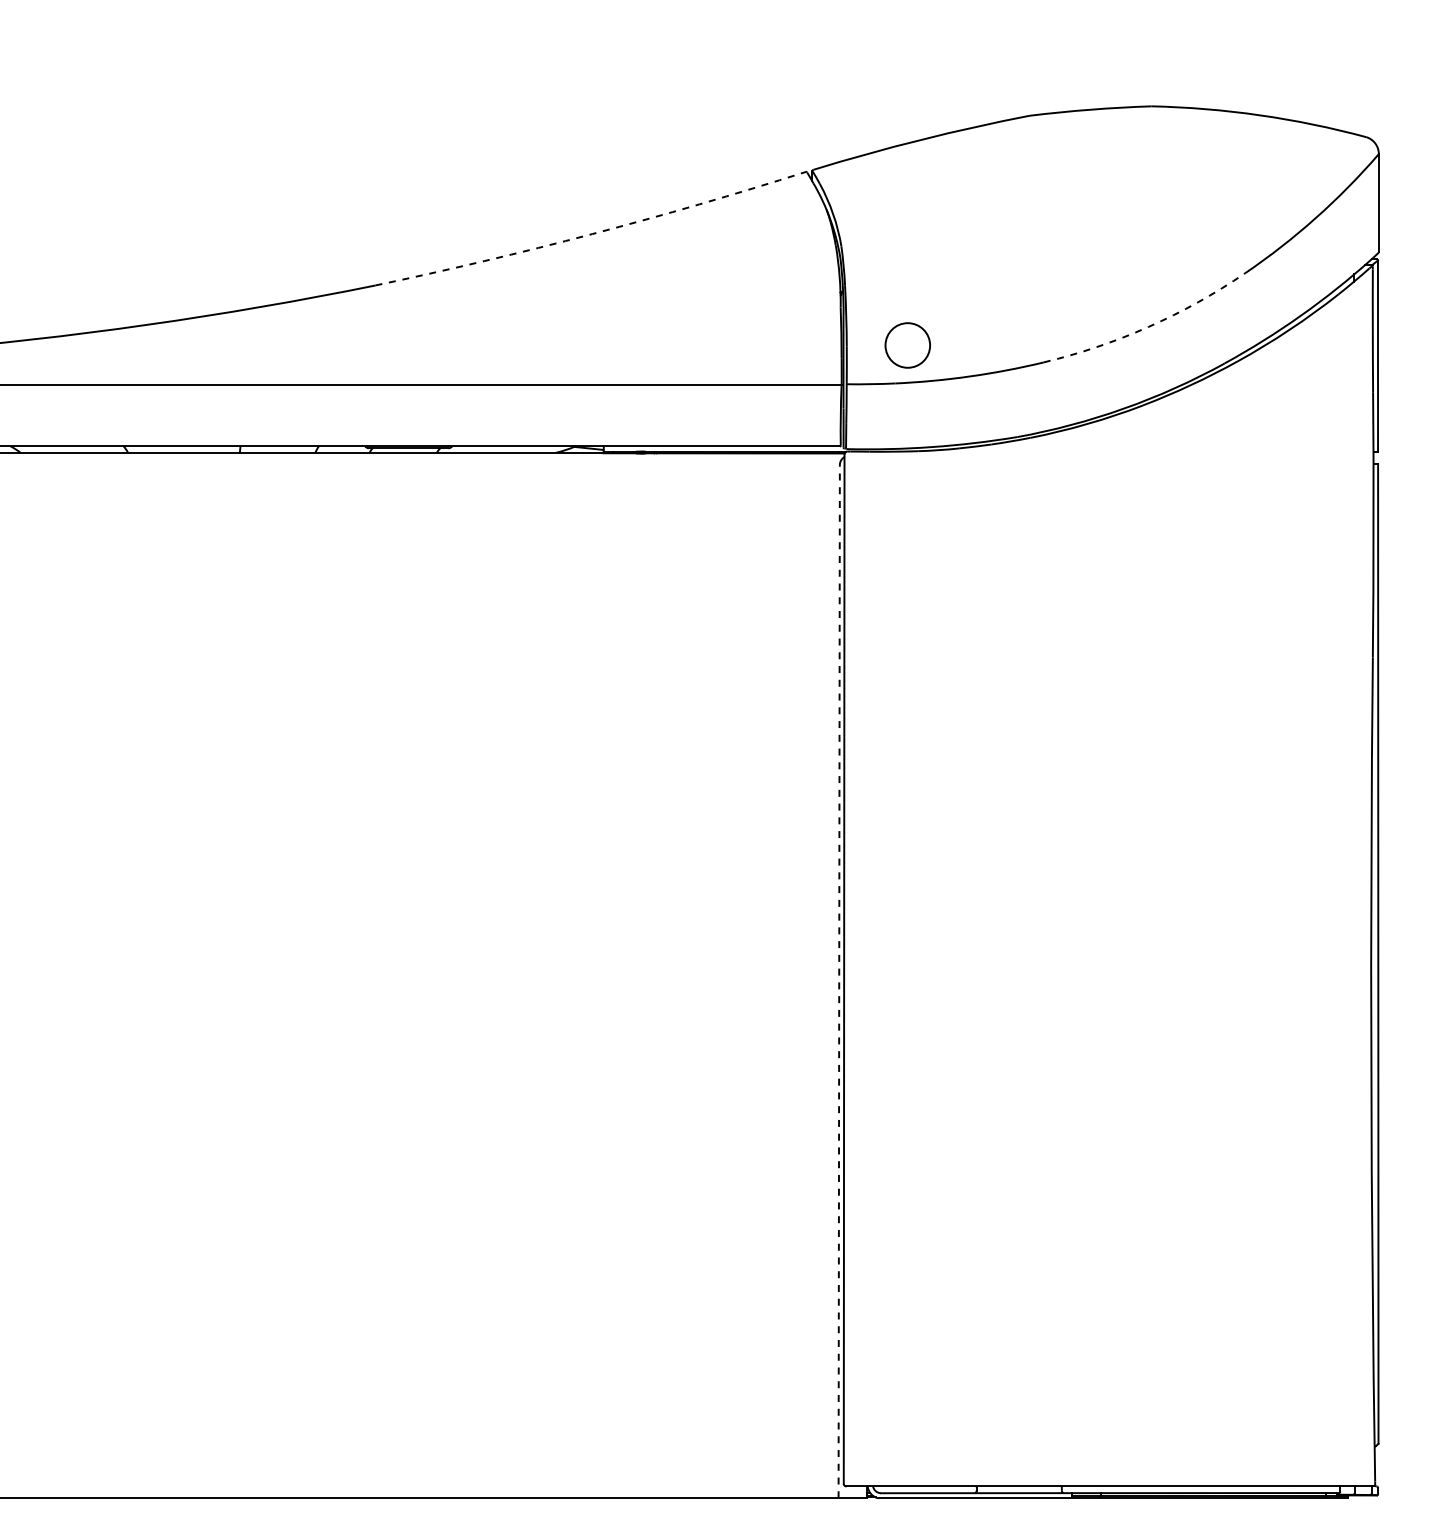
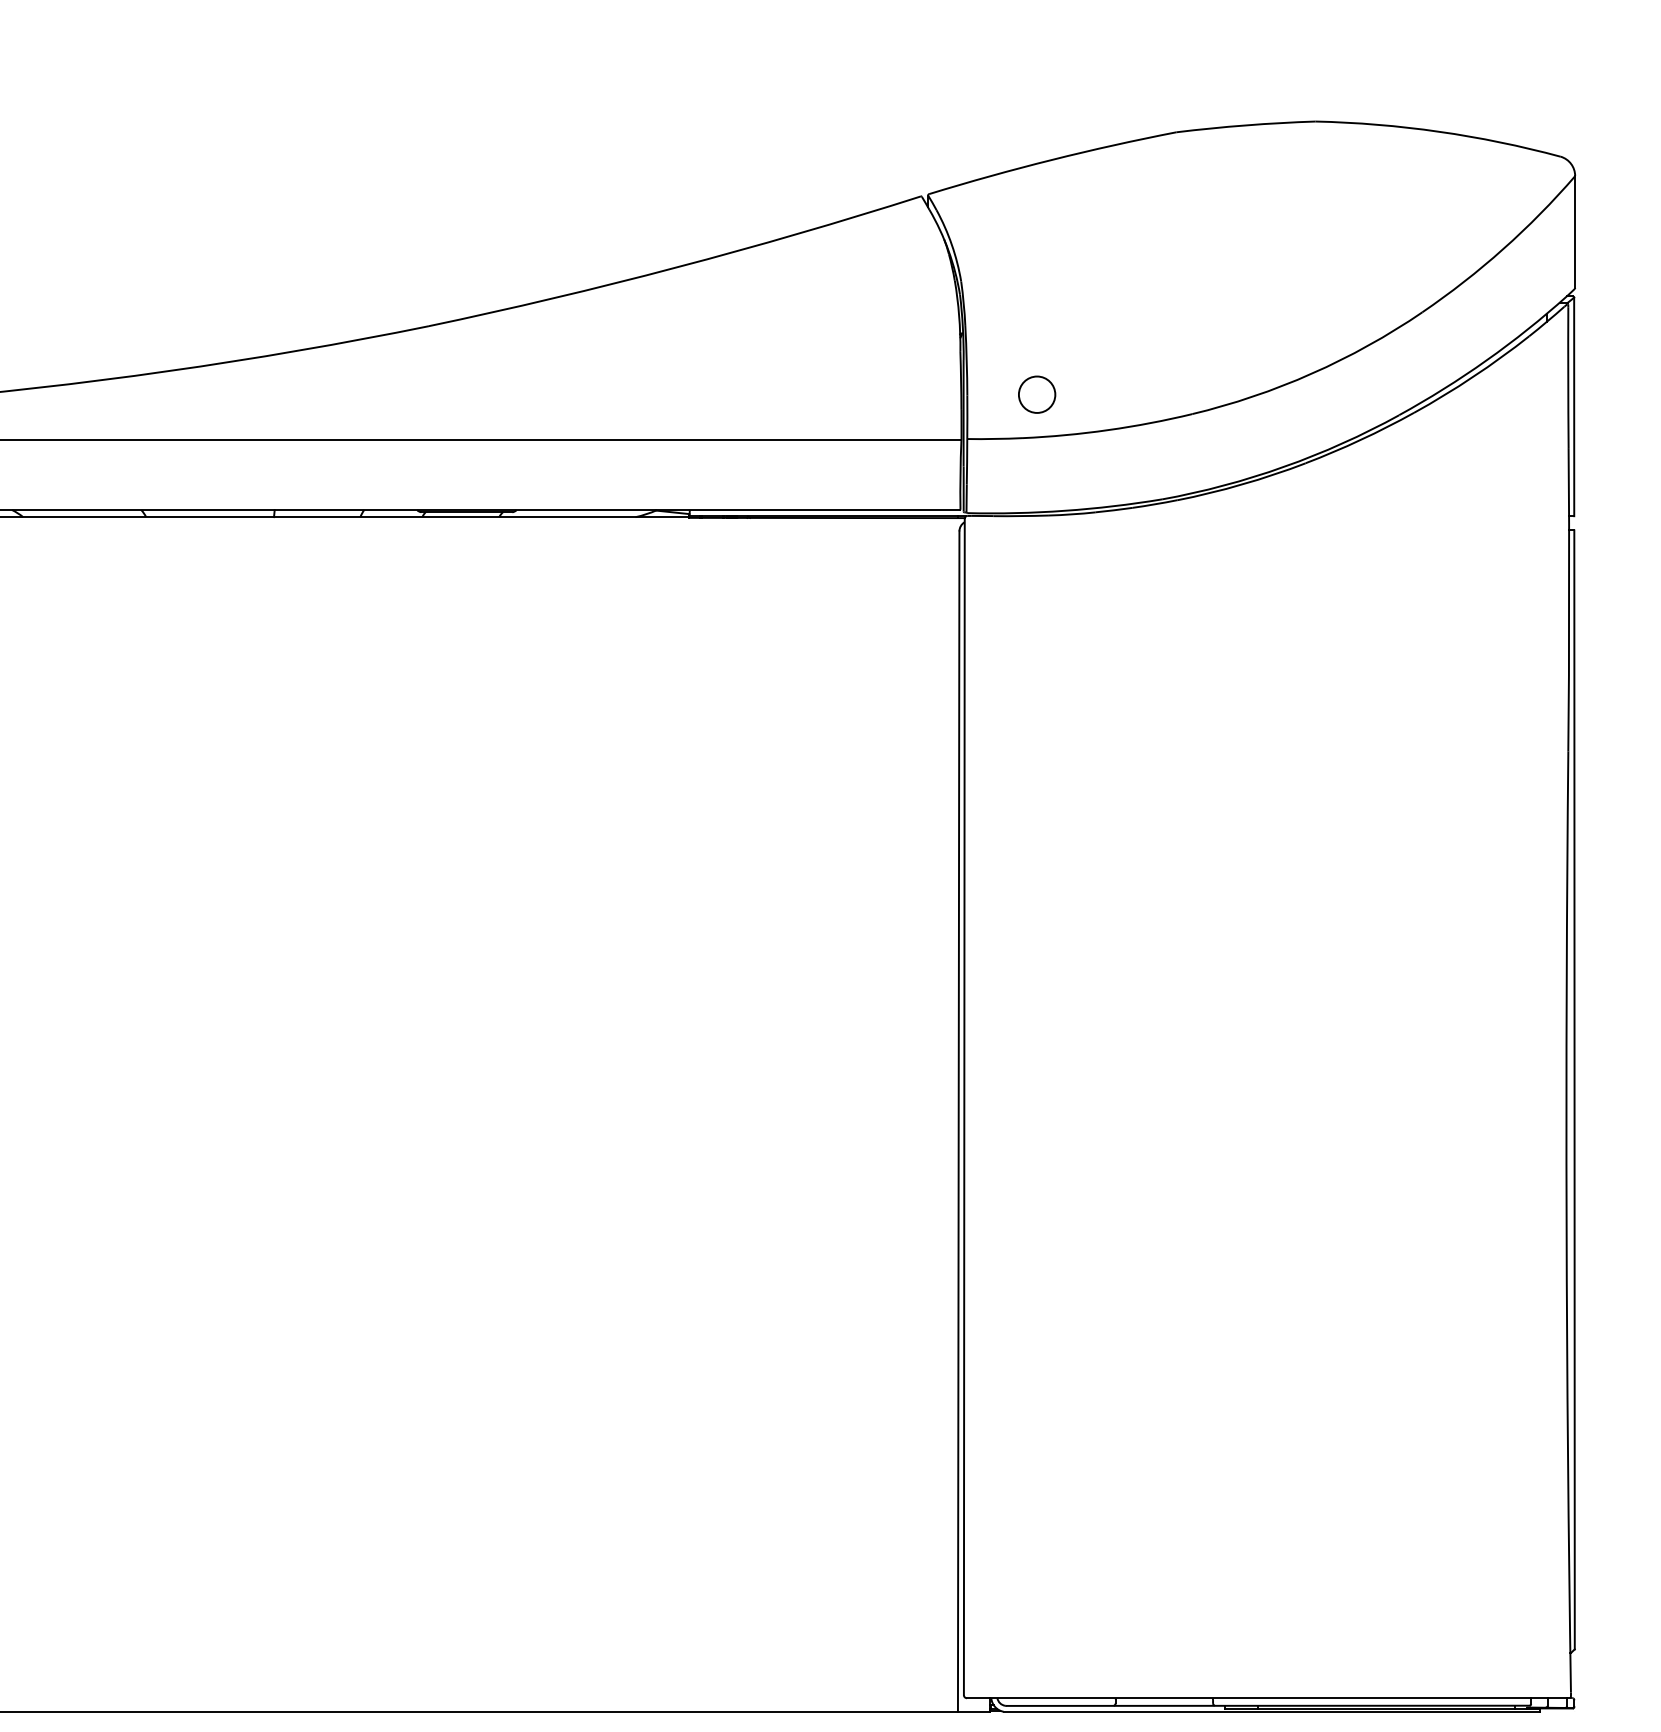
arc: (592, 234) -> (676, 267), dashed -> solid
arc: (1148, 326) -> (1312, 373), dashed -> solid
circle: (907, 345) -> (1036, 394), size x0.71
line: (839, 981) -> (959, 1121), dashed -> solid

